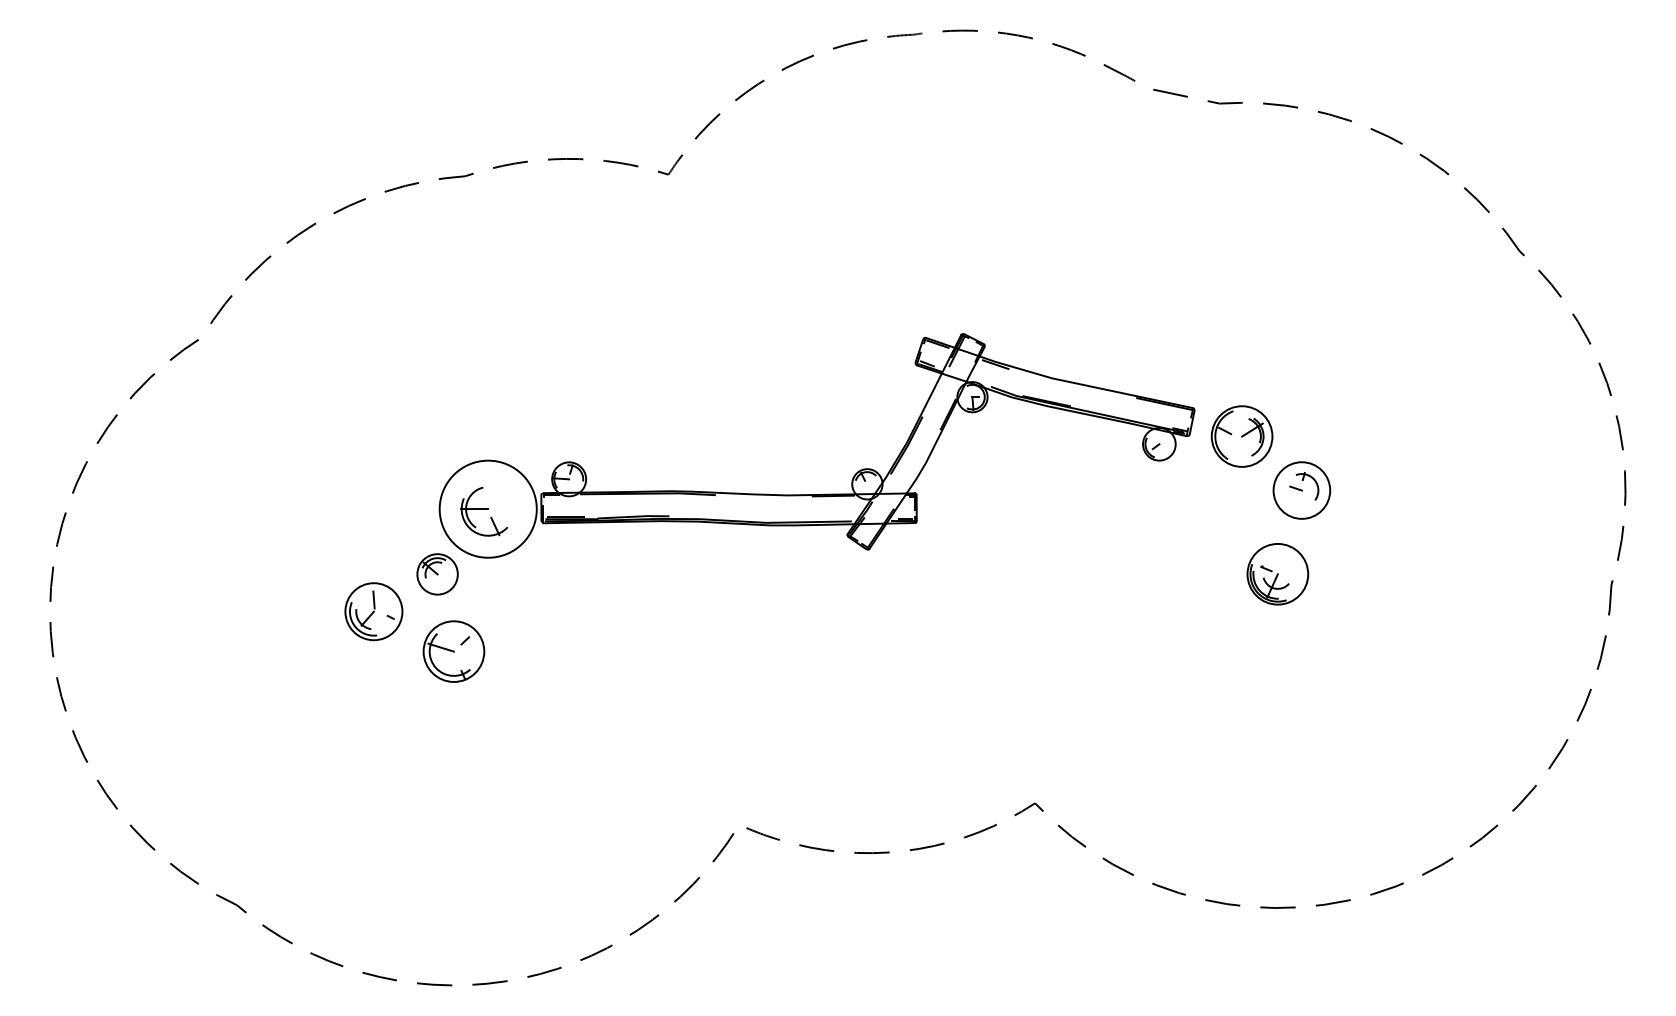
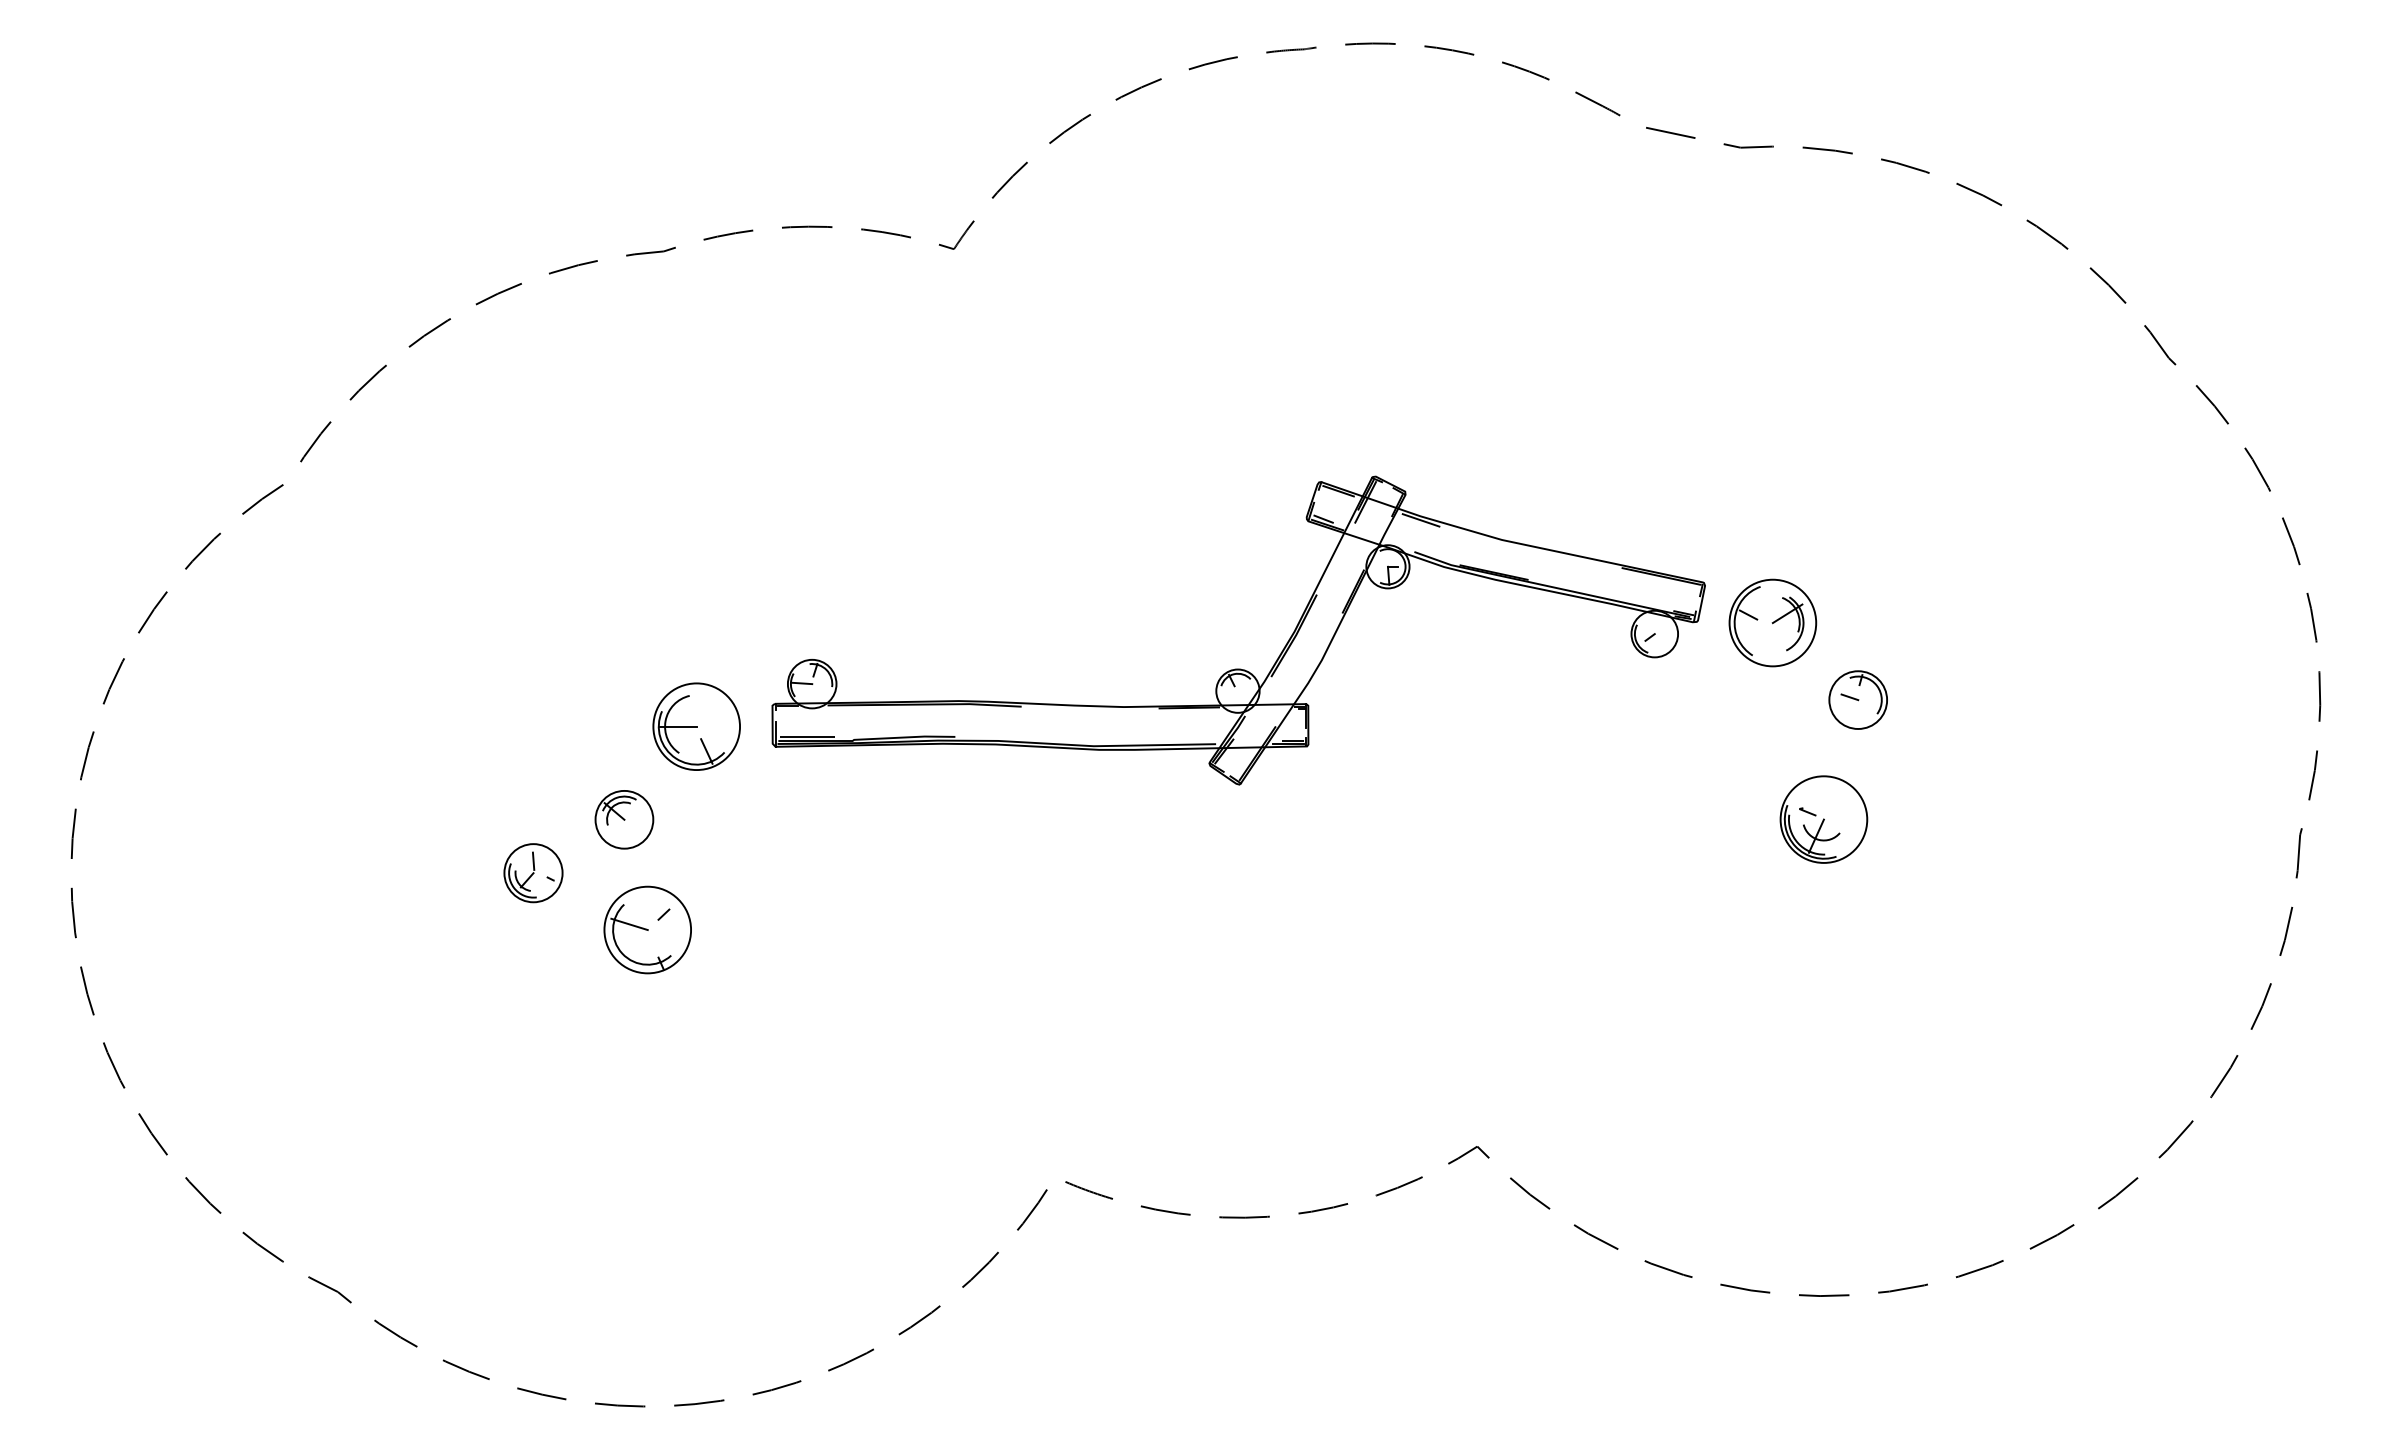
circle: (1302, 490) -> (1858, 699), size x0.71
circle: (488, 509) -> (696, 726), size x0.62
part: (373, 612) -> (533, 873), size x0.71

